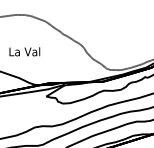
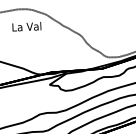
text: (24, 51) -> (26, 26), moved

